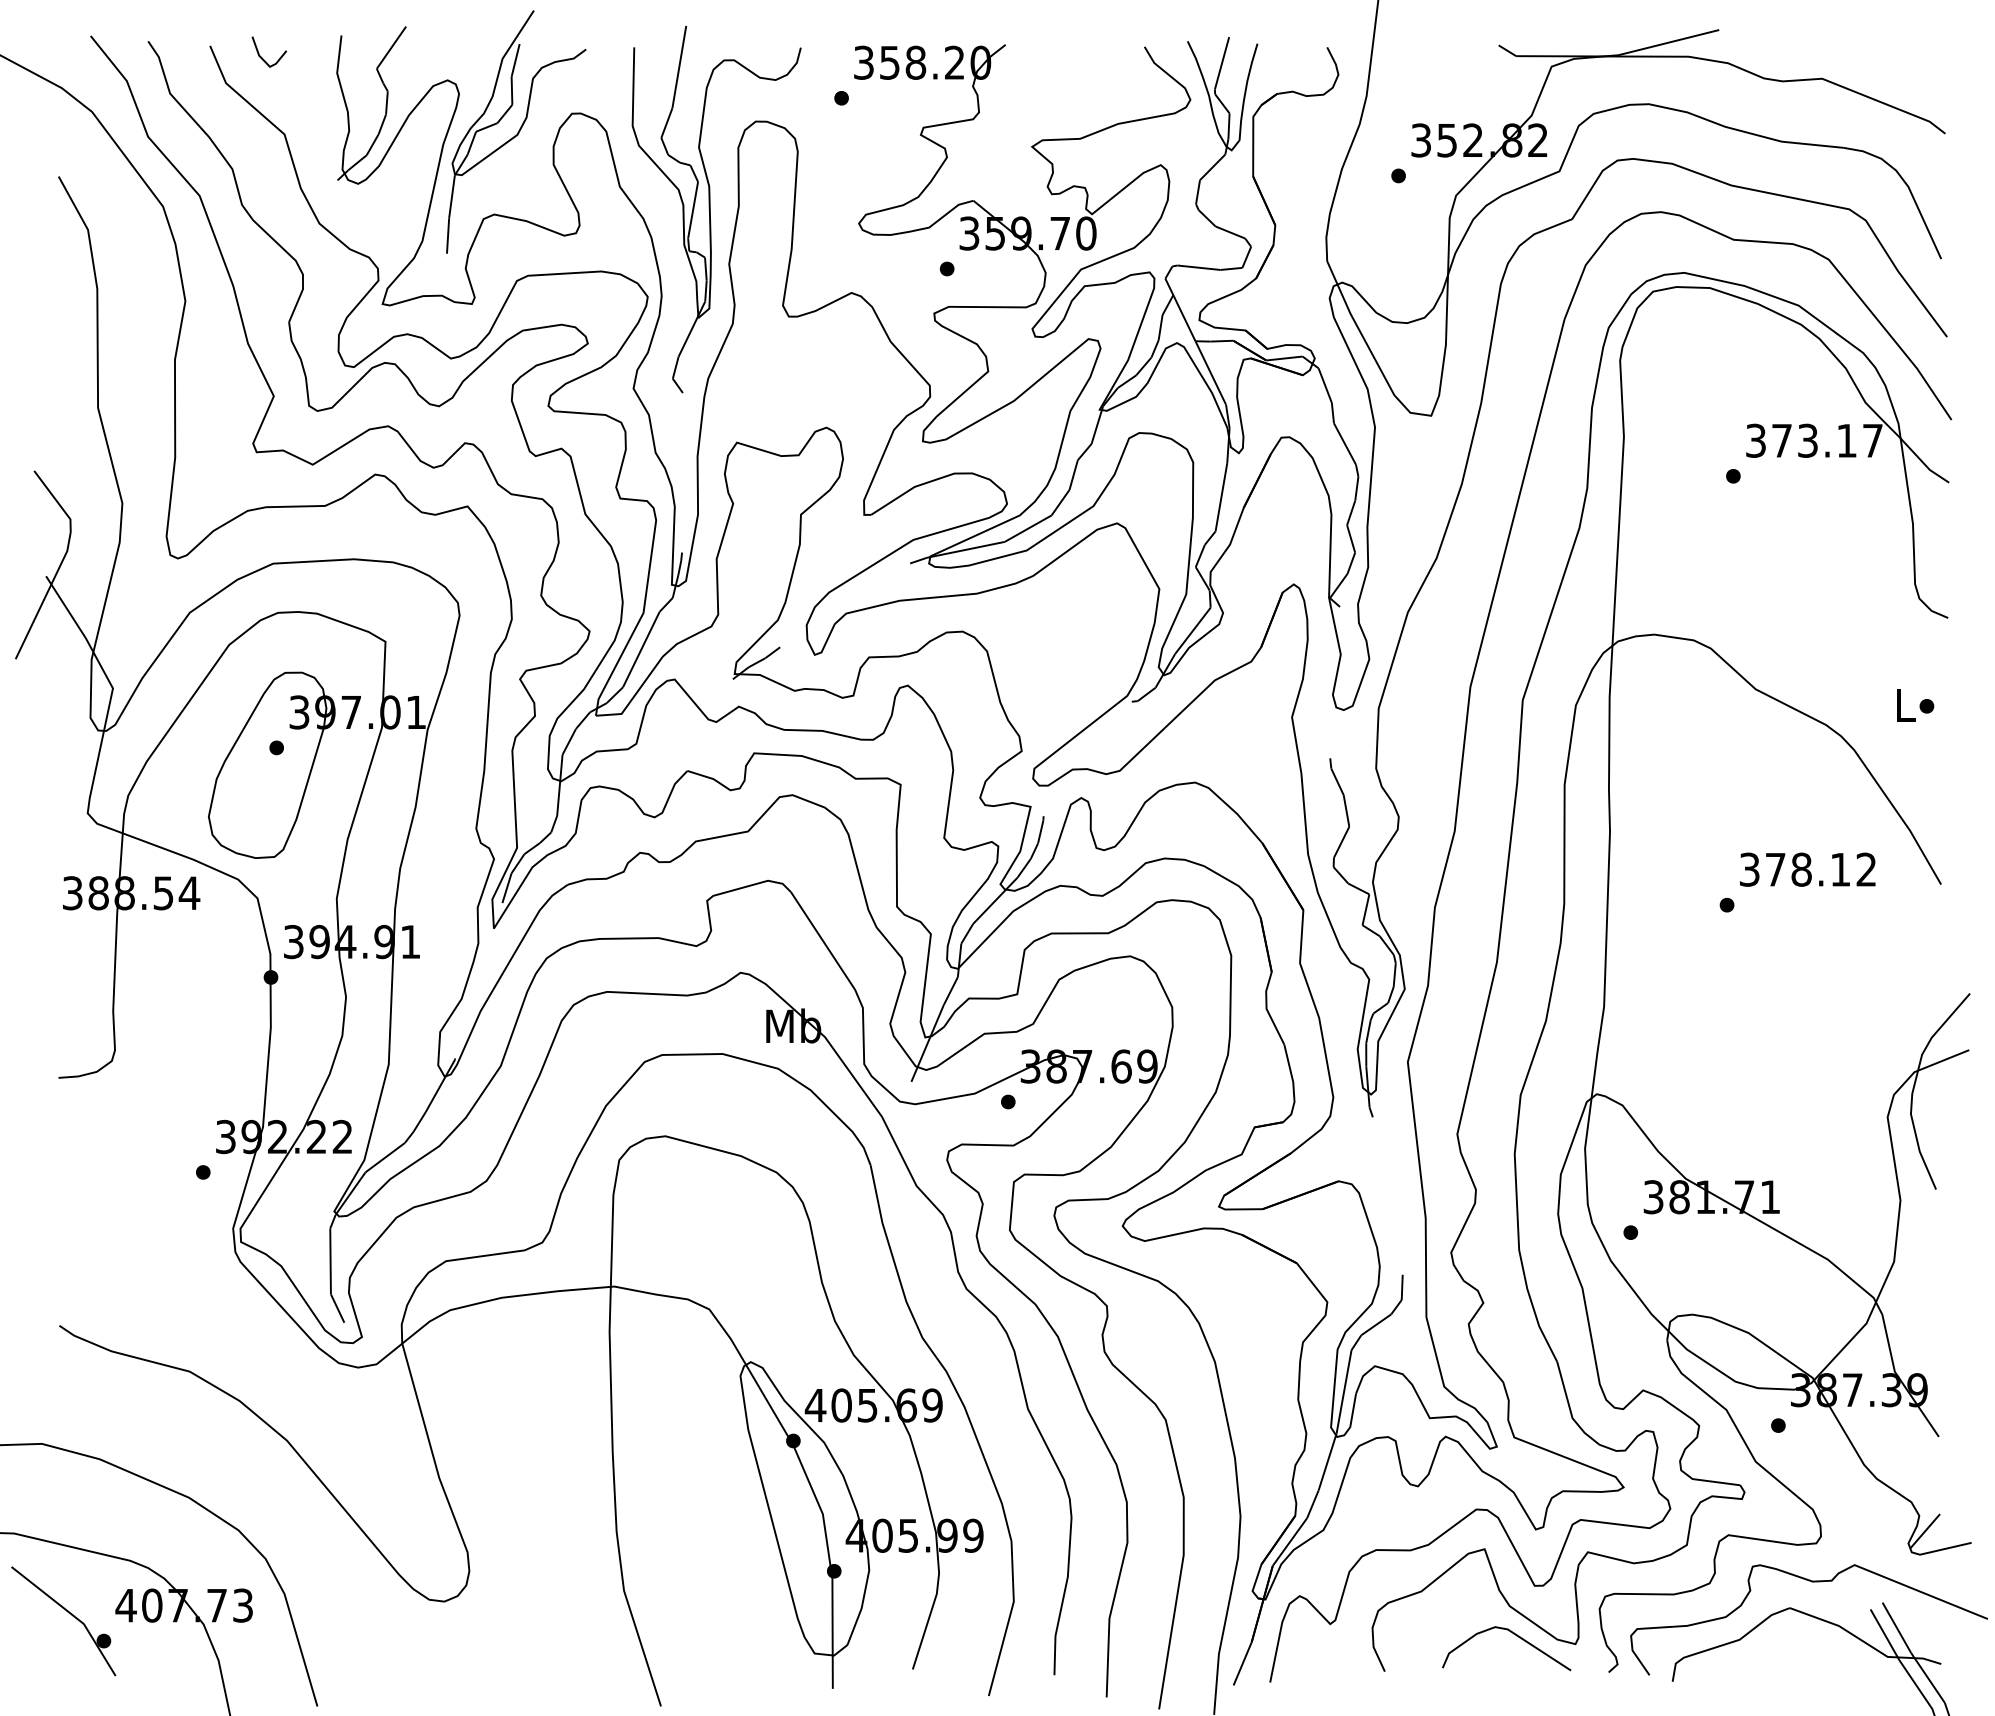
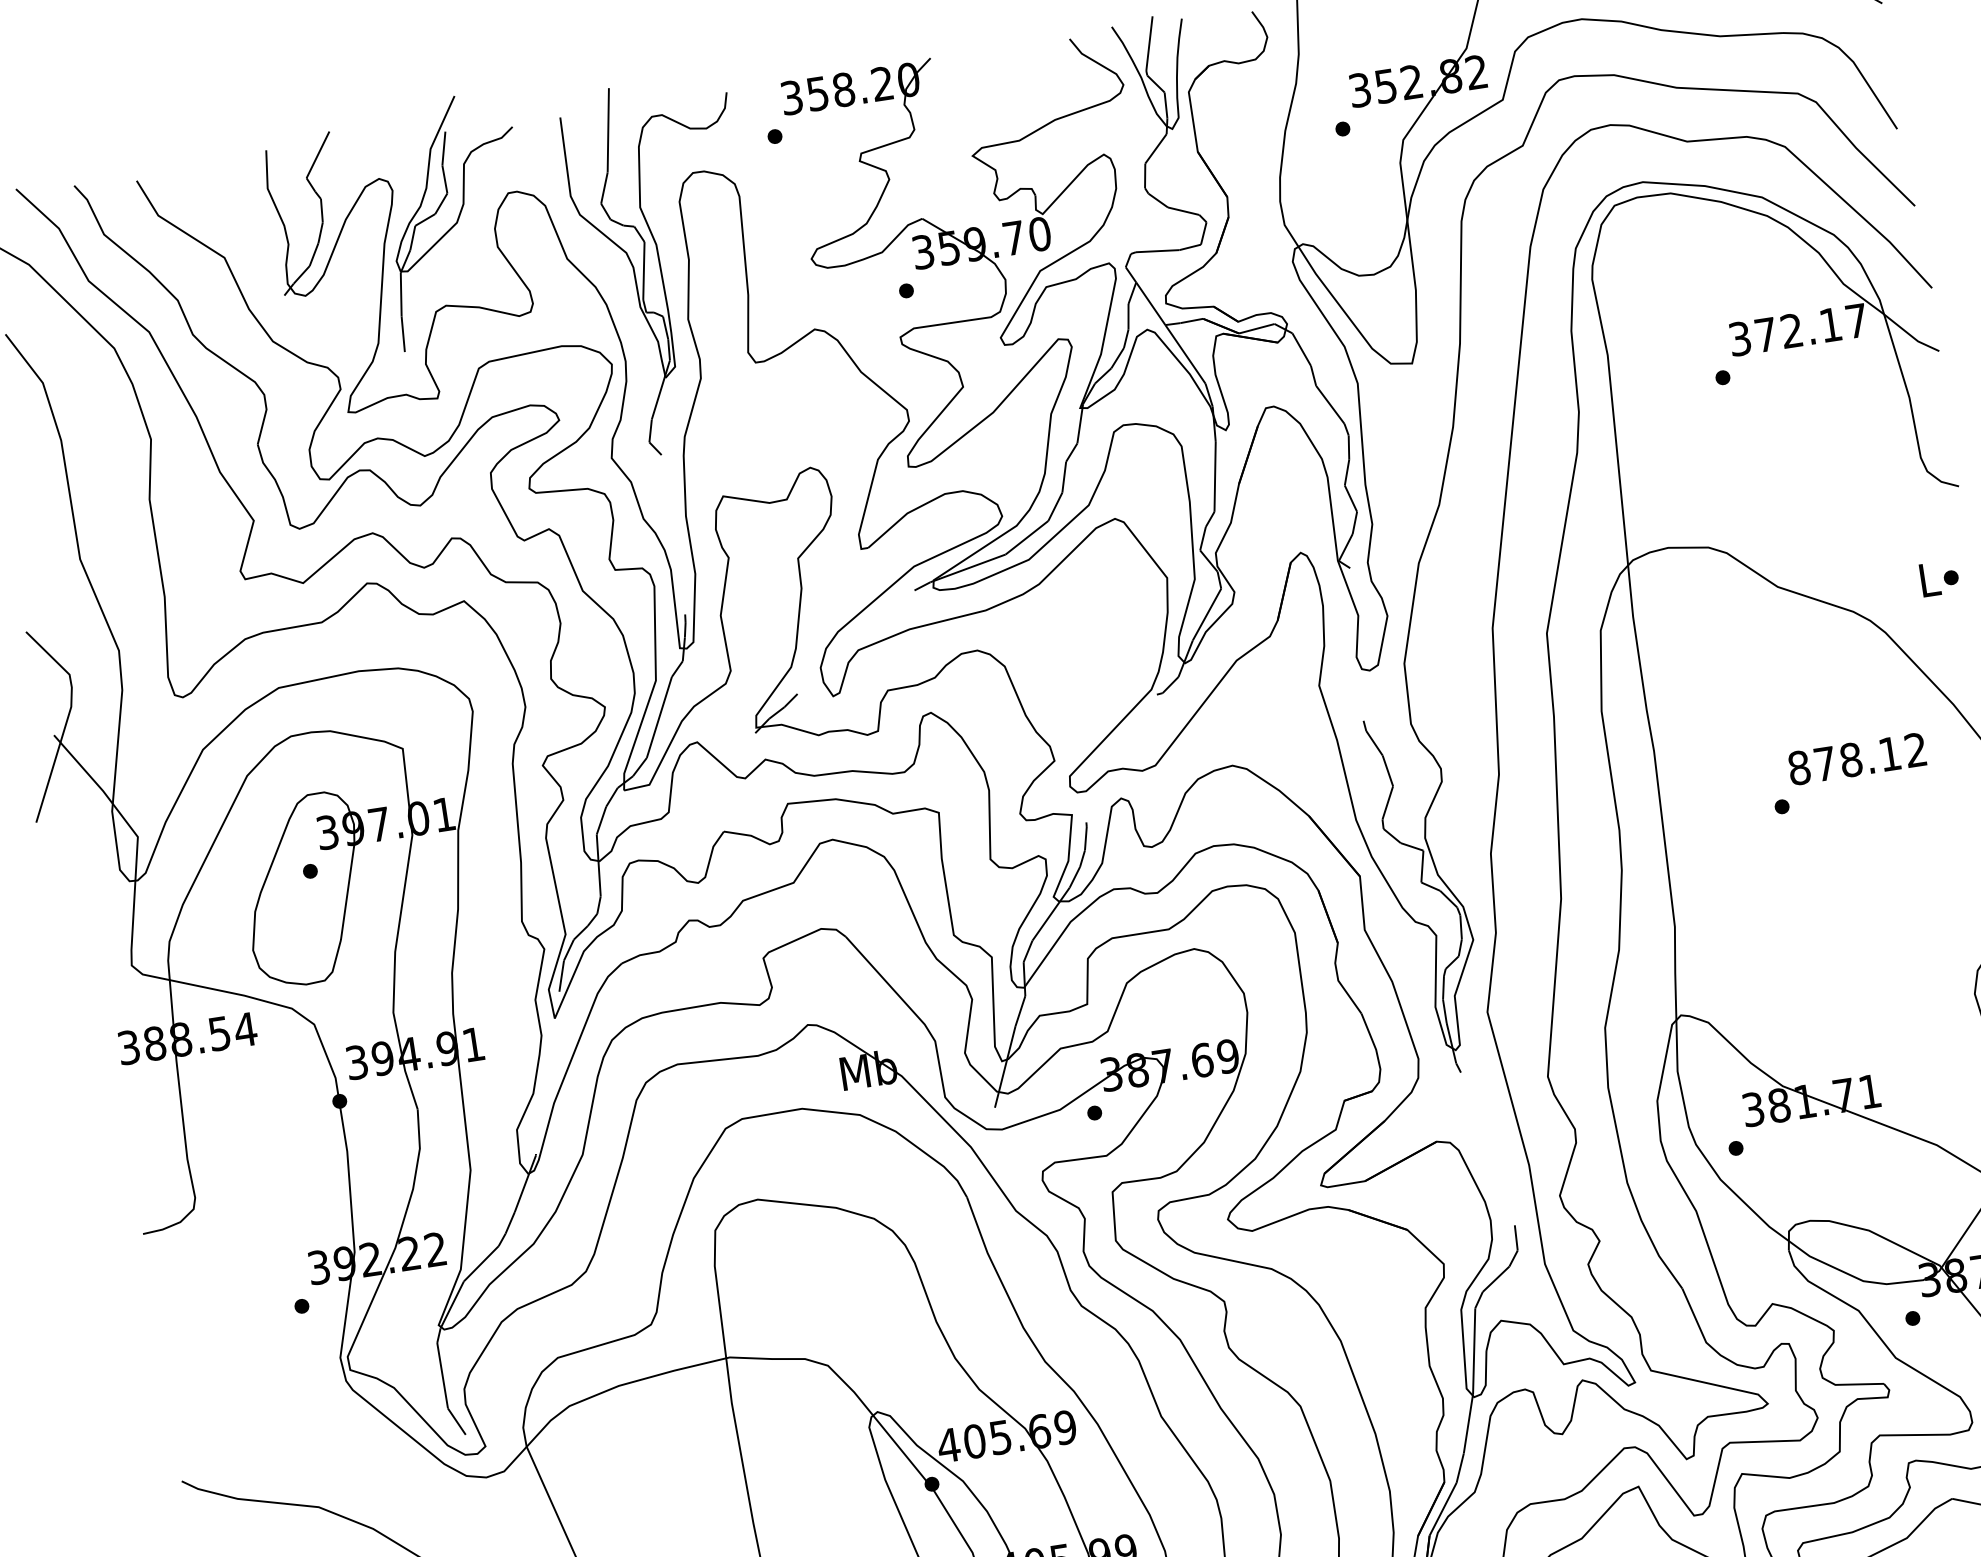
line: (262, 57) -> (190, 184), removed
text: (1807, 440) -> (1791, 330), 373.17 -> 372.17
text: (1749, 869) -> (1799, 767), 378.12 -> 878.12

